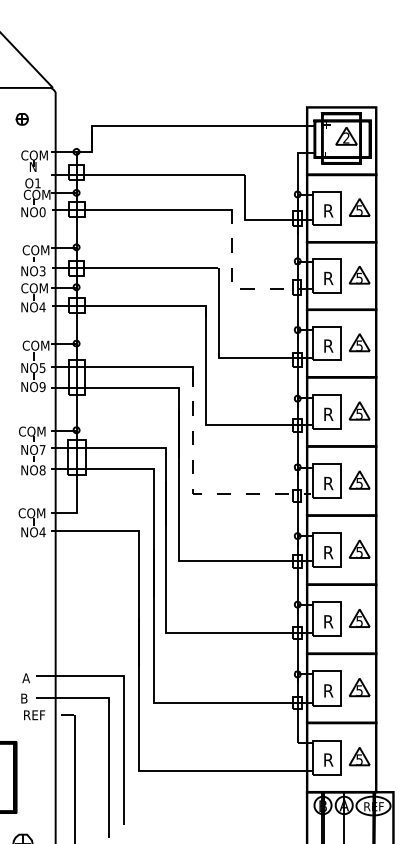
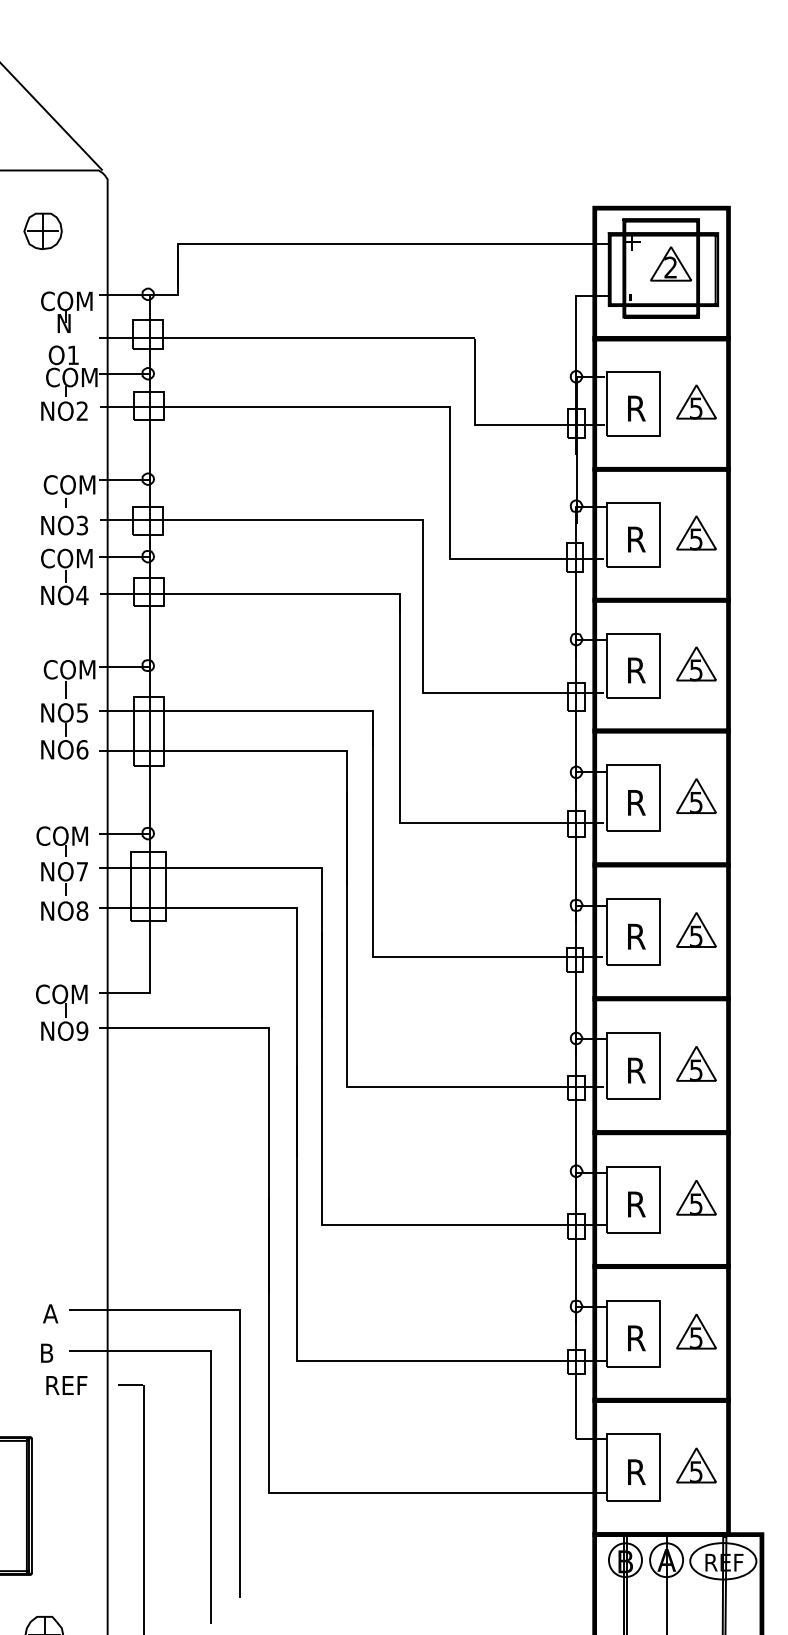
part: (21, 119) -> (41, 231), size x1.67
text: (42, 212) -> (82, 411), NO0 -> NO2
line: (232, 288) -> (450, 558), dashed -> solid
text: (42, 387) -> (82, 750), NO9 -> NO6
line: (192, 493) -> (372, 955), dashed -> solid
text: (42, 532) -> (82, 1031), NO4 -> NO9

